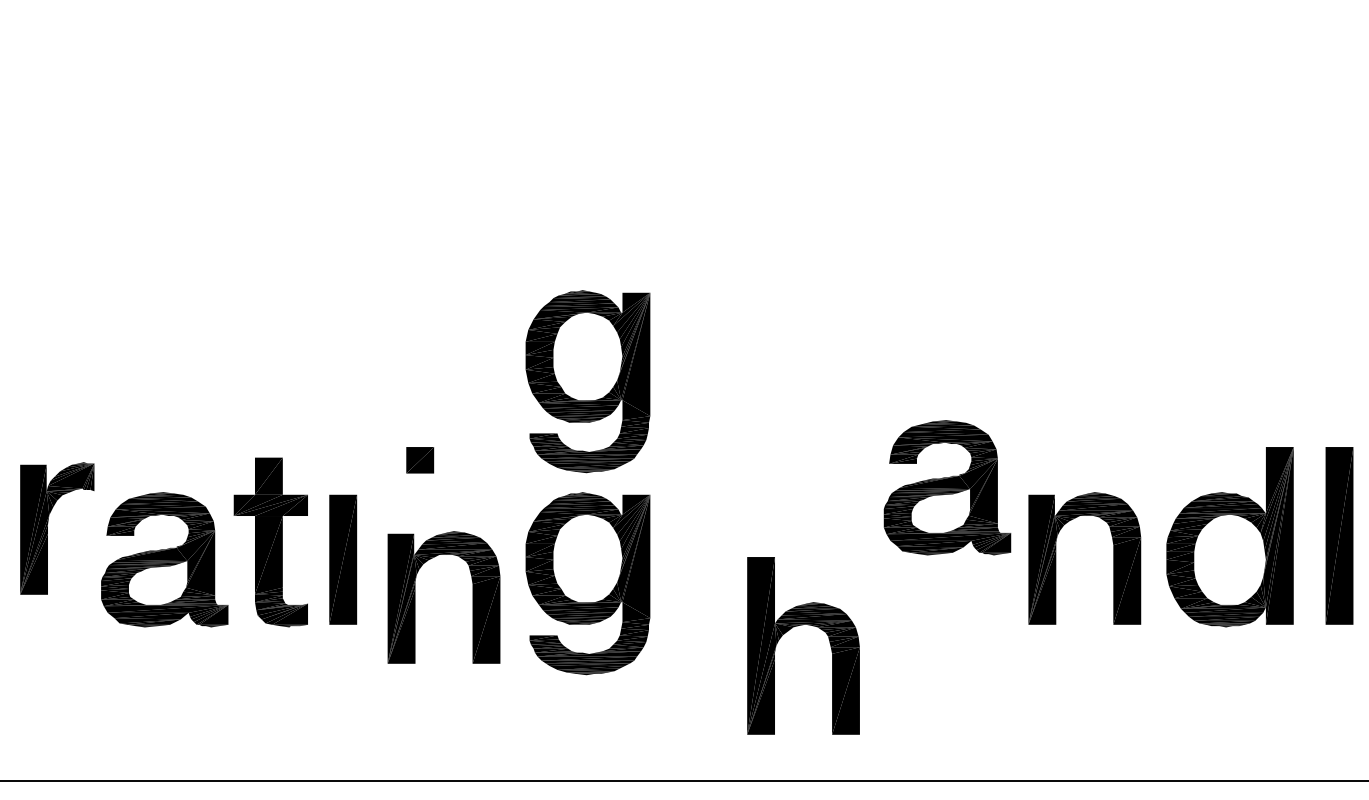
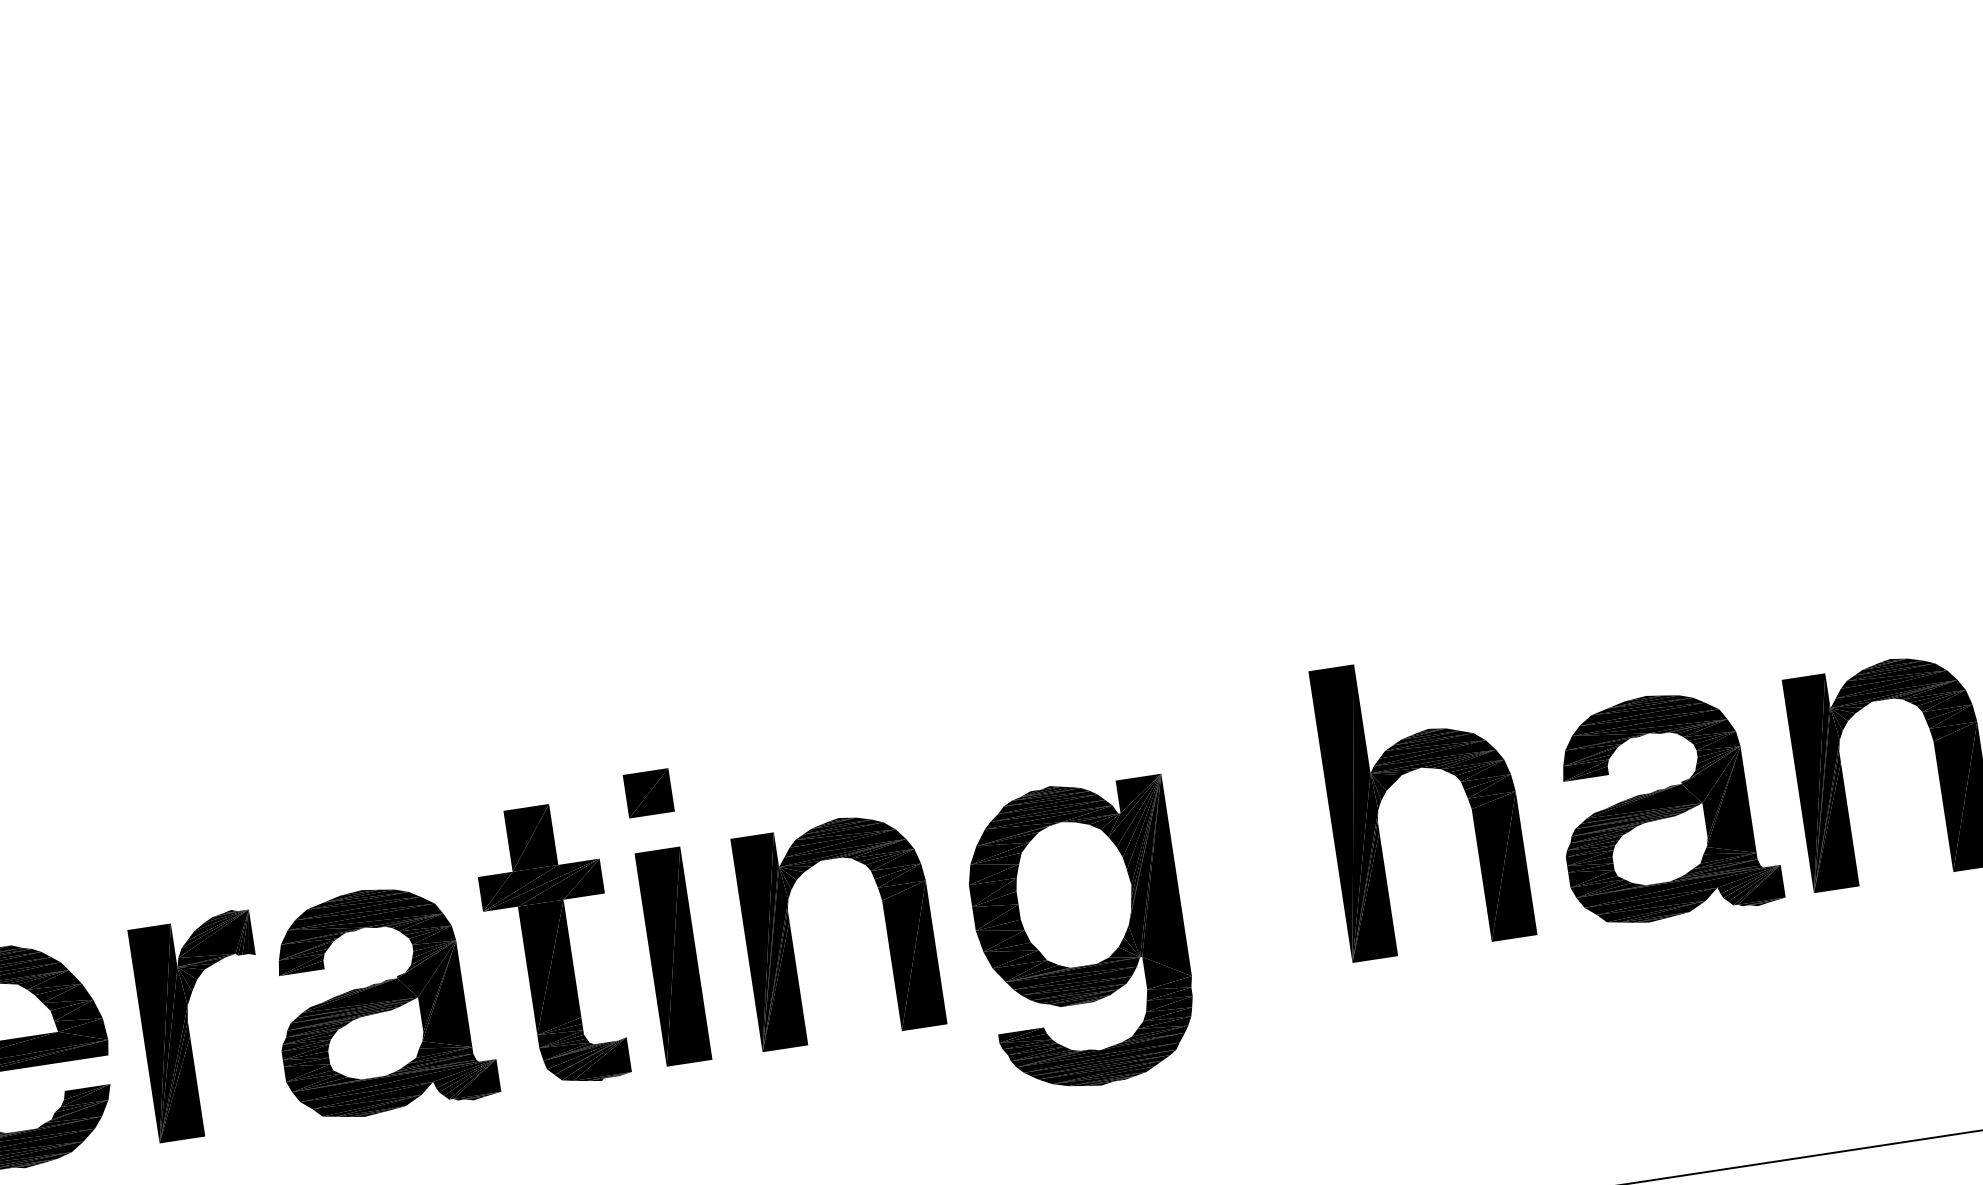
part: (587, 381) -> (1030, 603), removed
part: (420, 460) -> (649, 793), moved
part: (947, 487) -> (1664, 806), moved
part: (47, 528) -> (187, 1027), moved
part: (415, 597) -> (791, 936), moved
part: (798, 626) -> (1409, 772), moved

